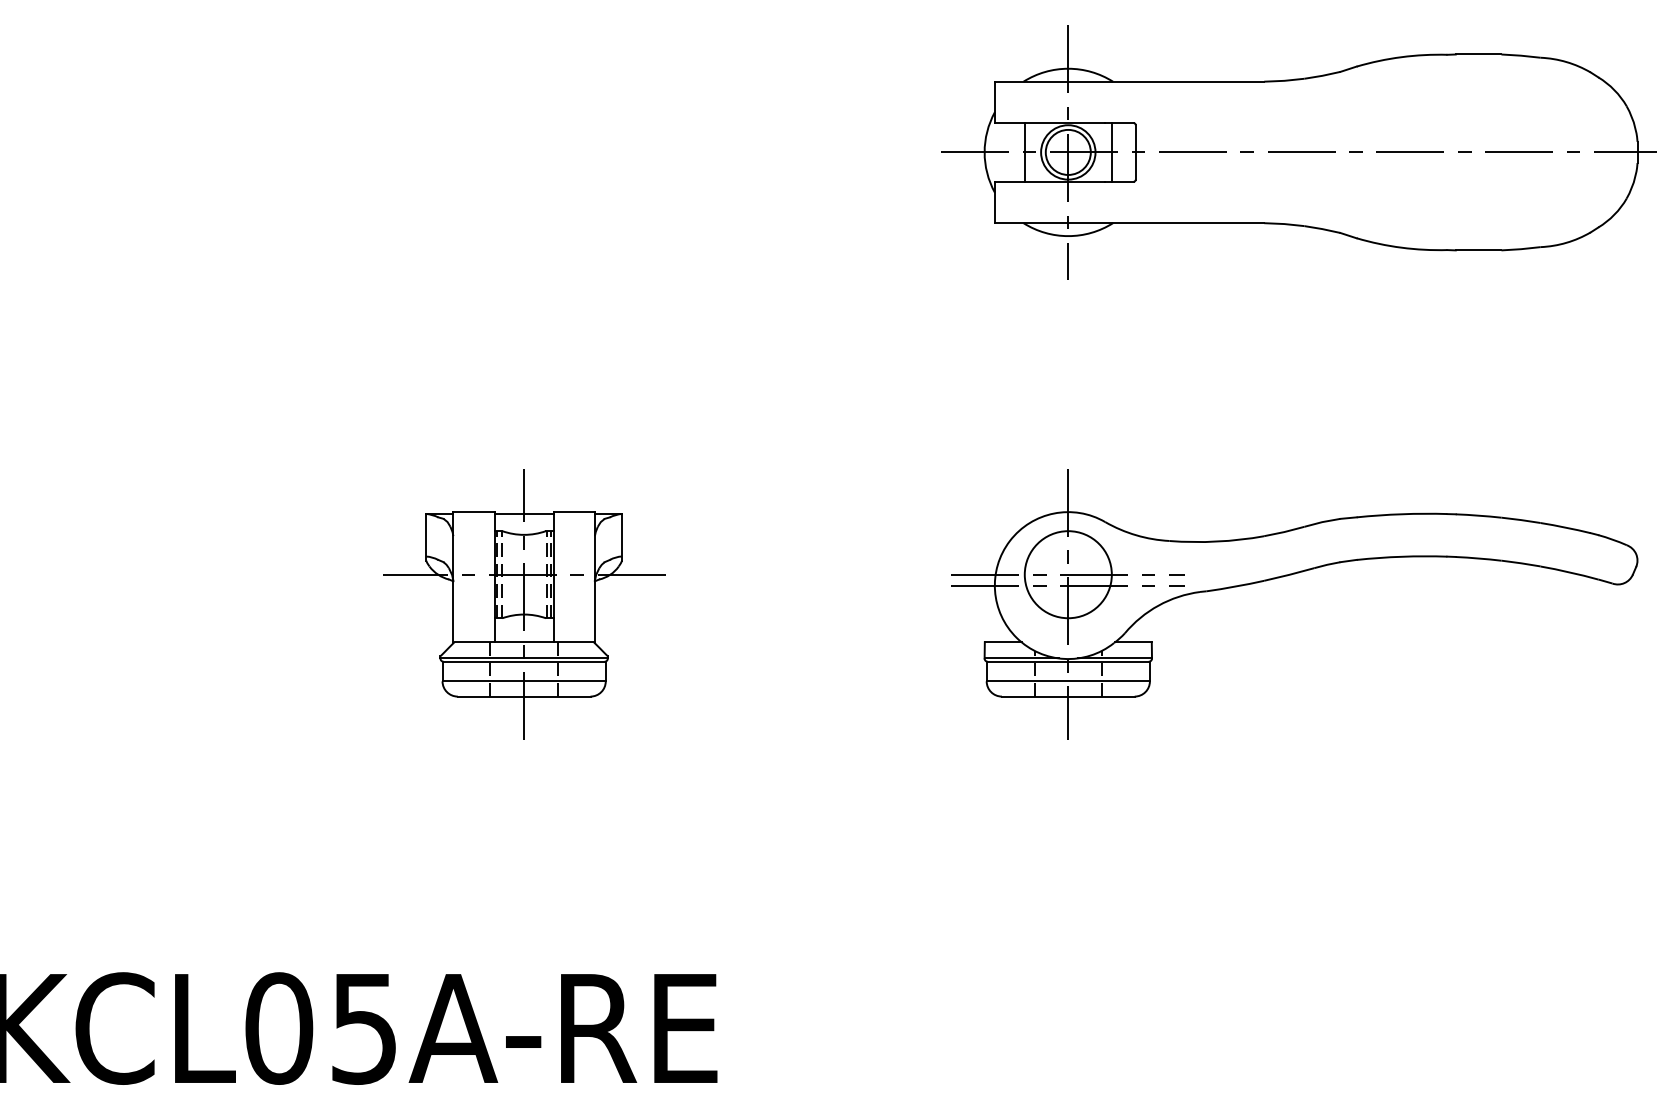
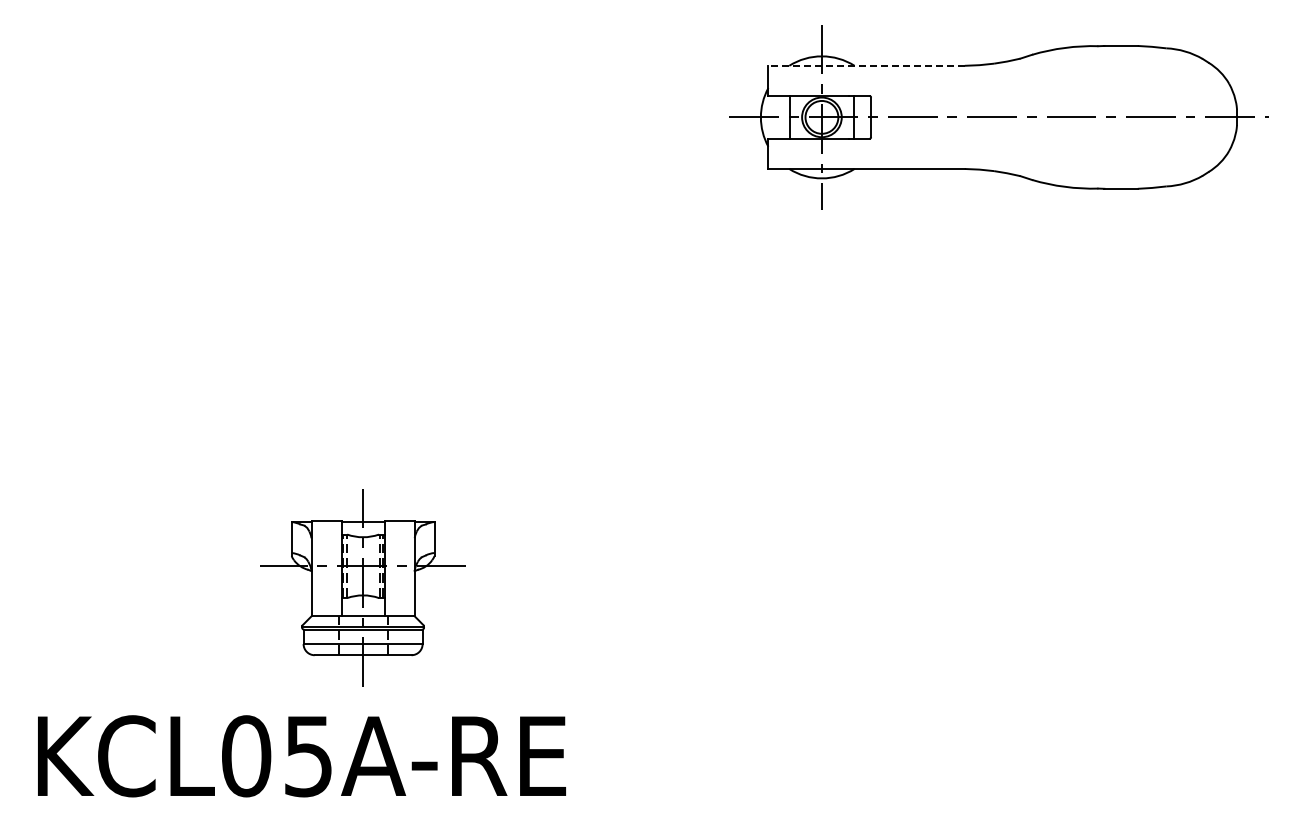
line: (1129, 81) -> (866, 65), solid -> dashed
part: (1289, 576) -> (983, 426), removed
part: (523, 603) -> (362, 587), moved

